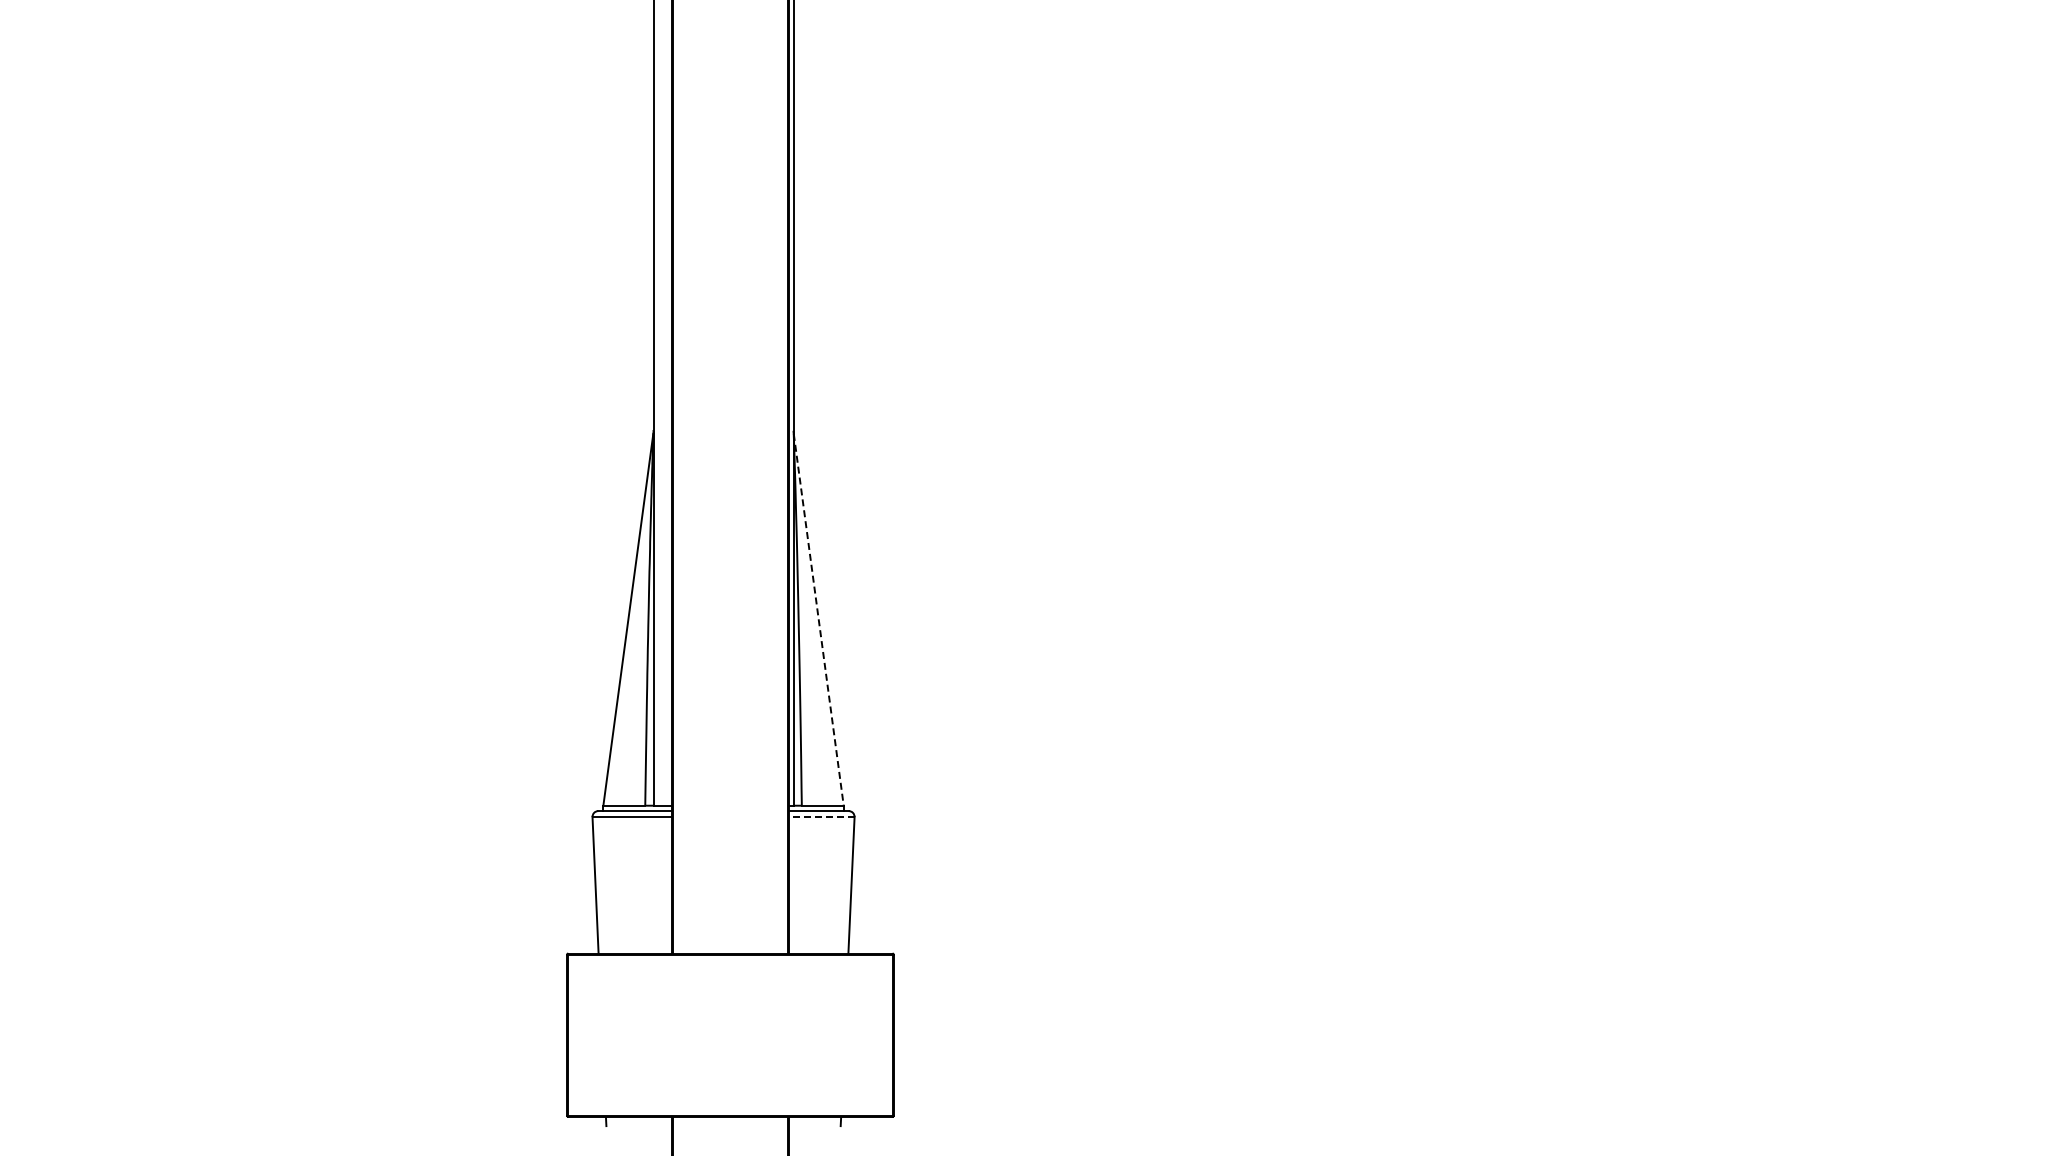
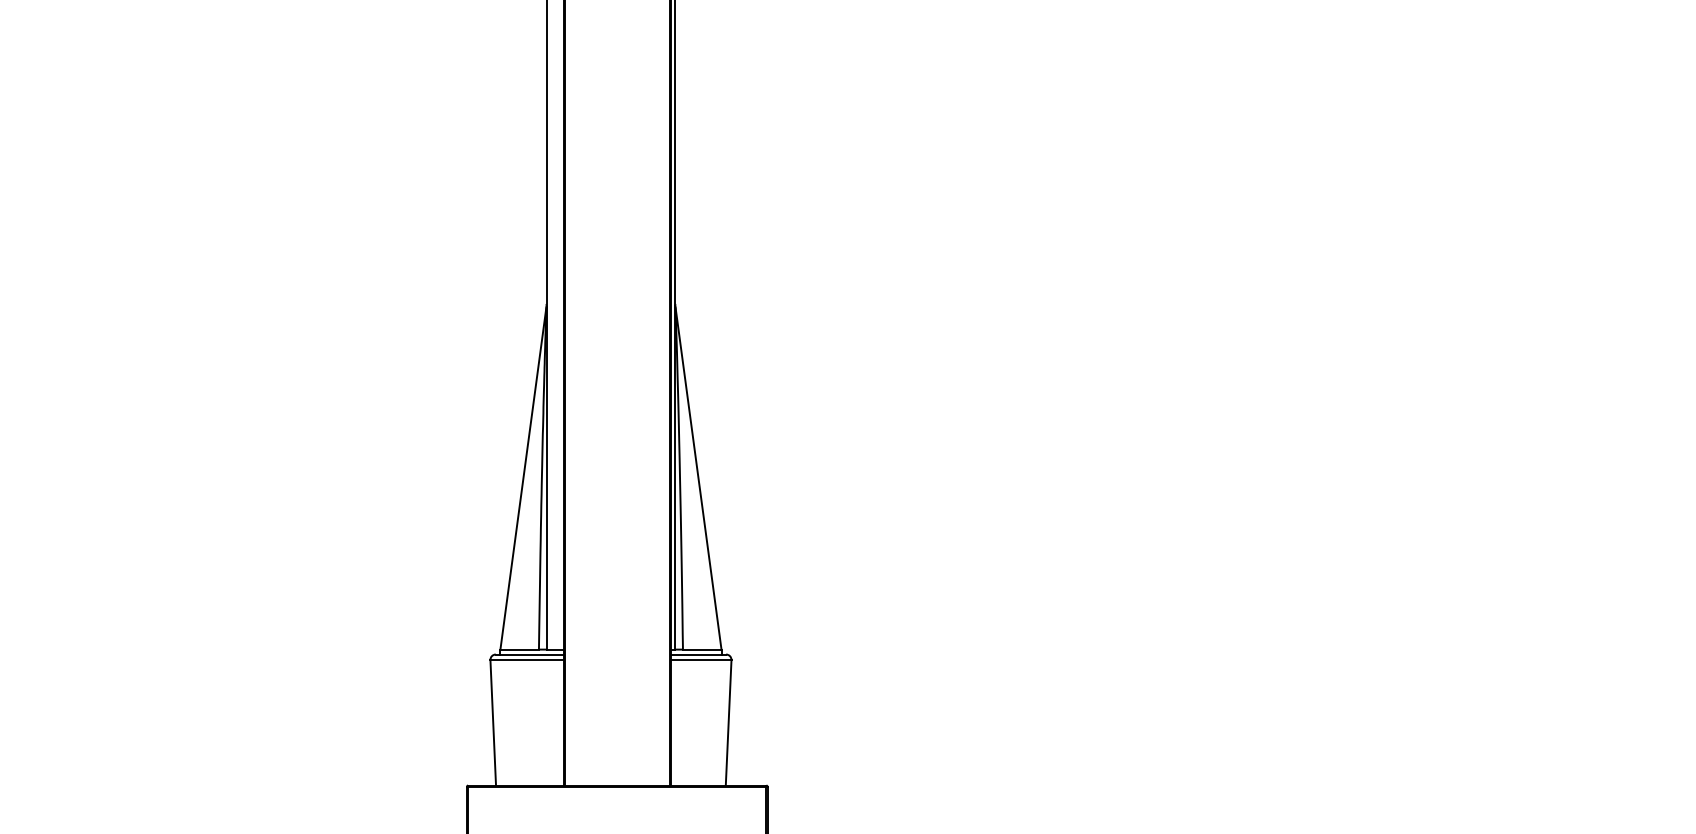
line: (818, 619) -> (698, 478), dashed -> solid
line: (821, 817) -> (701, 660), dashed -> solid

